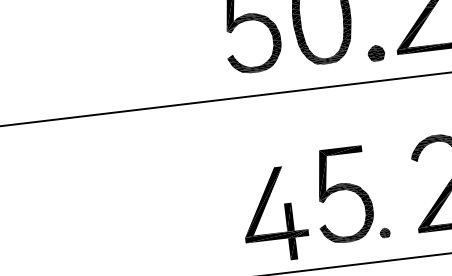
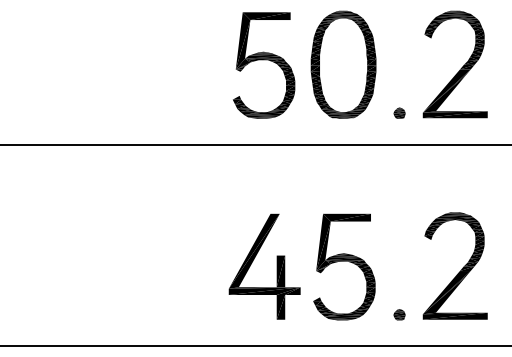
part: (376, 52) -> (399, 112), size x0.62
part: (284, 213) -> (276, 266), moved
part: (385, 232) -> (399, 314), moved

